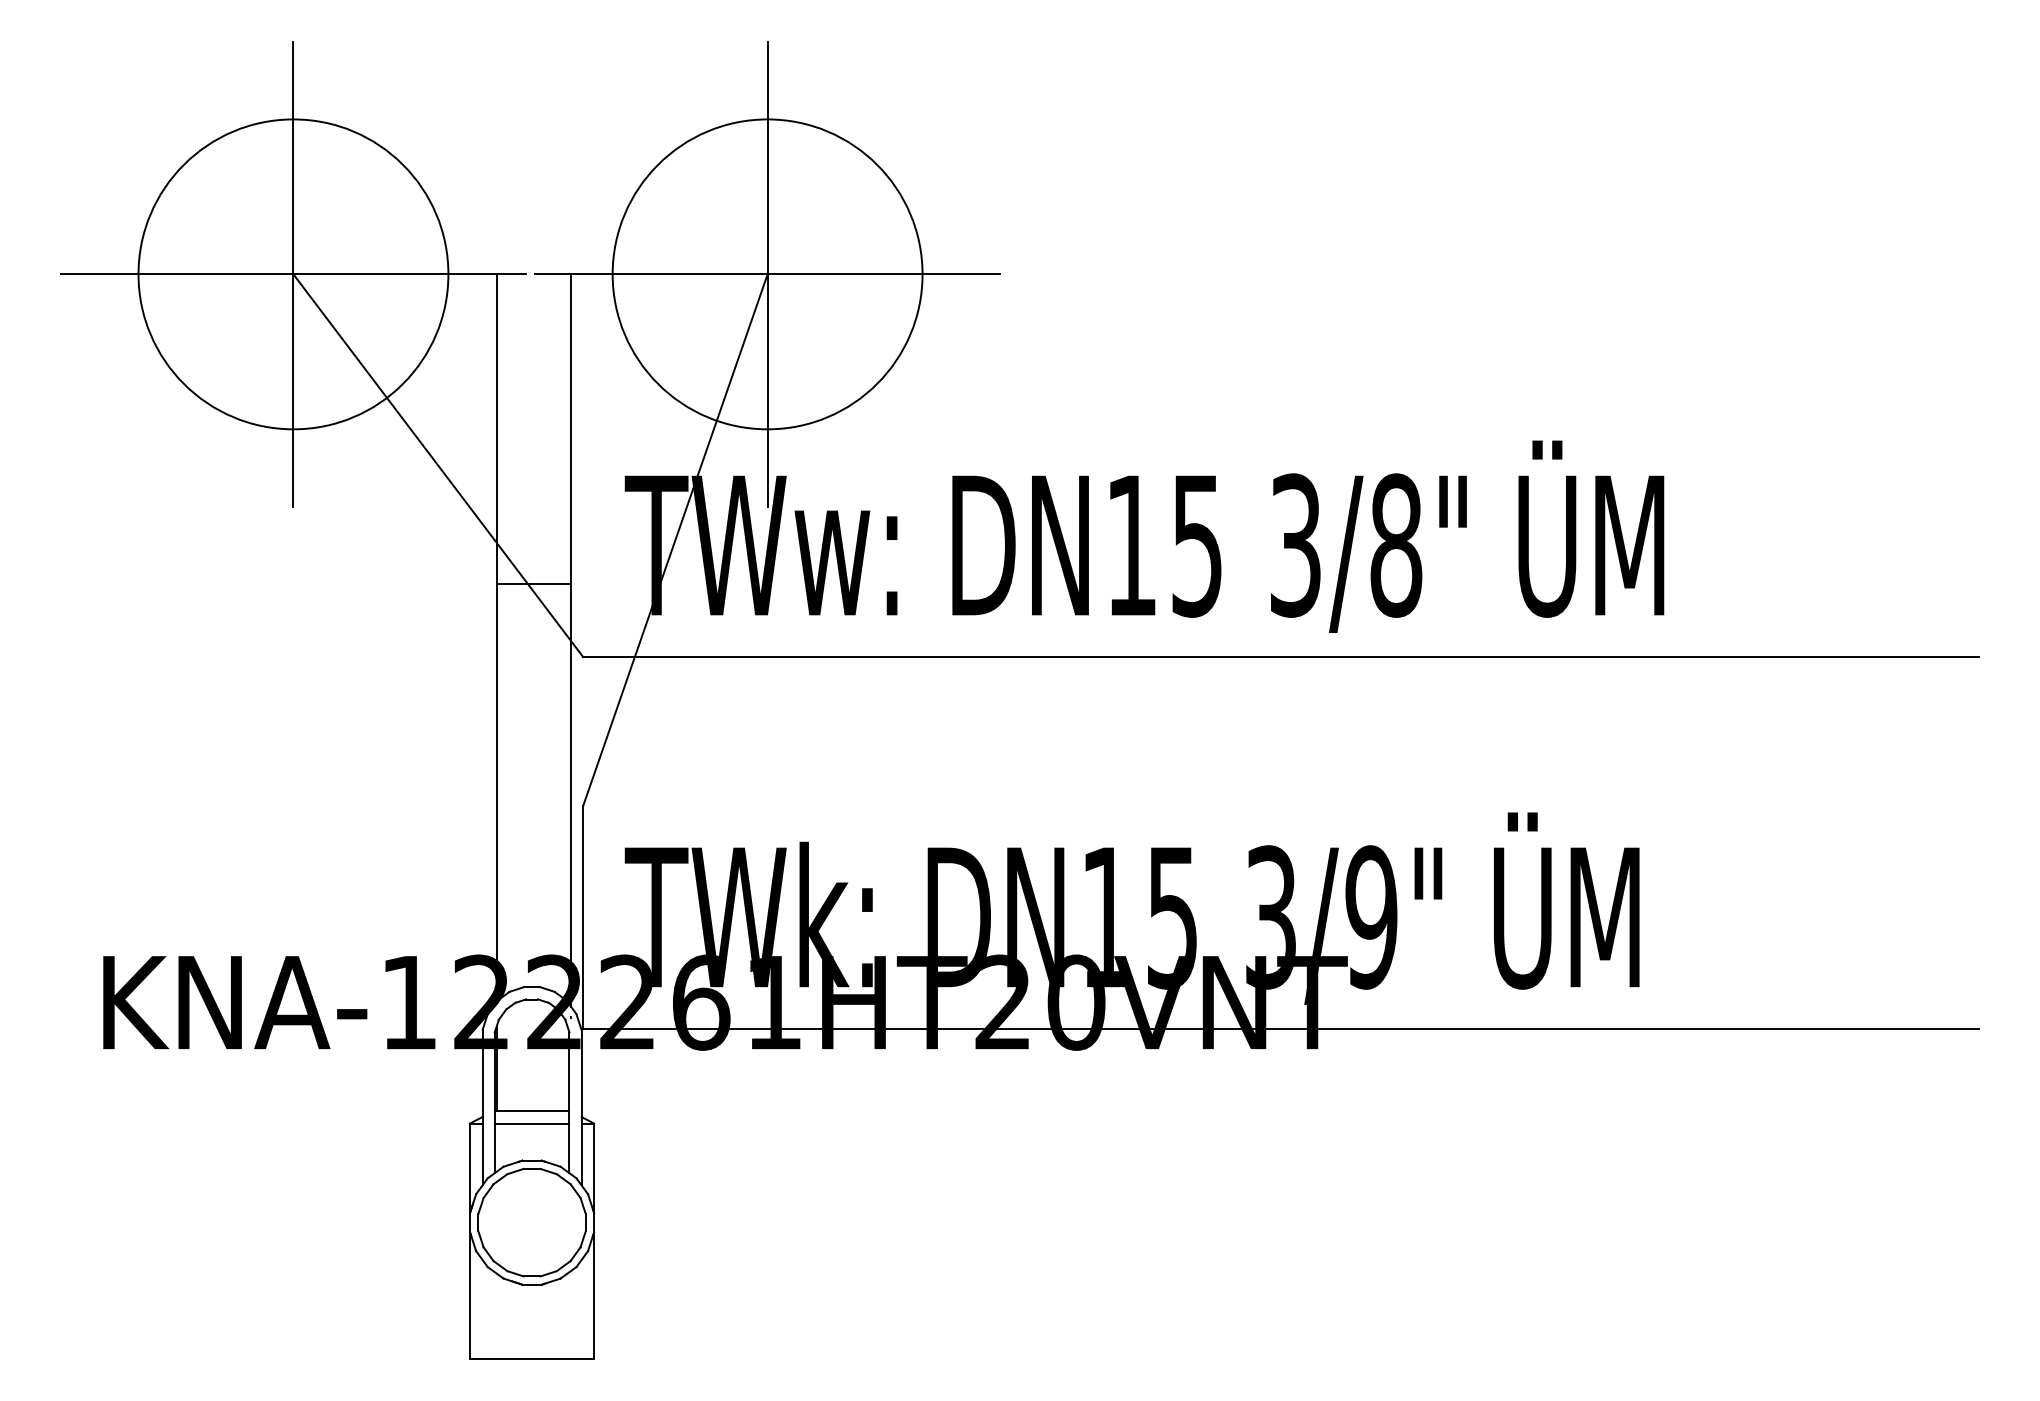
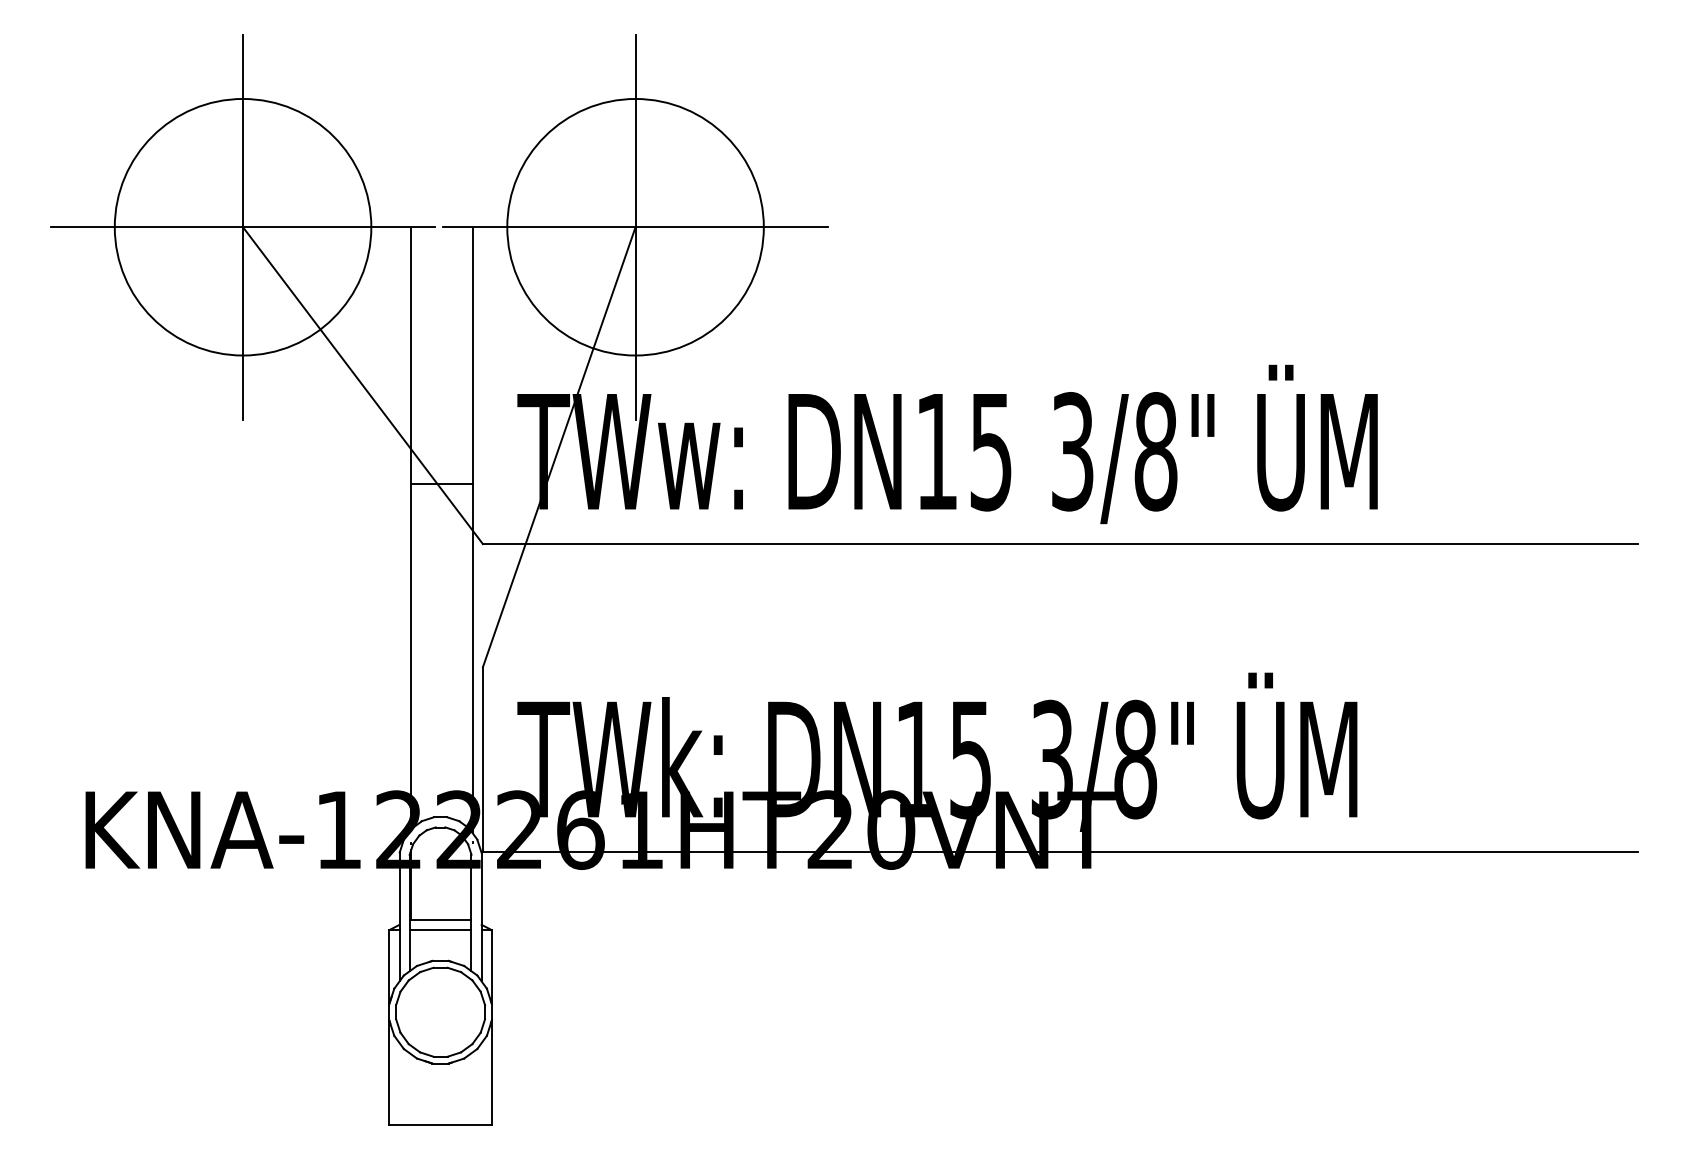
text: (1371, 917) -> (1135, 759), 3/9" -> 3/8"

